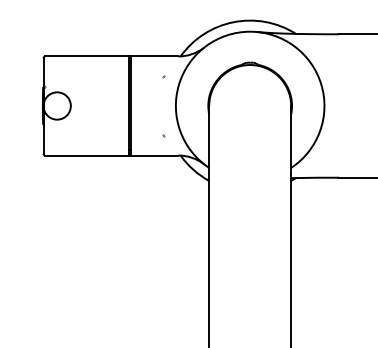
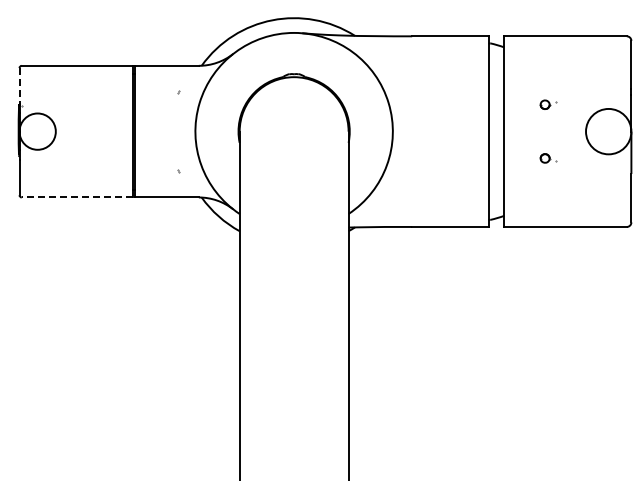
line: (43, 71) -> (19, 85), solid -> dashed
line: (87, 155) -> (77, 197), solid -> dashed

